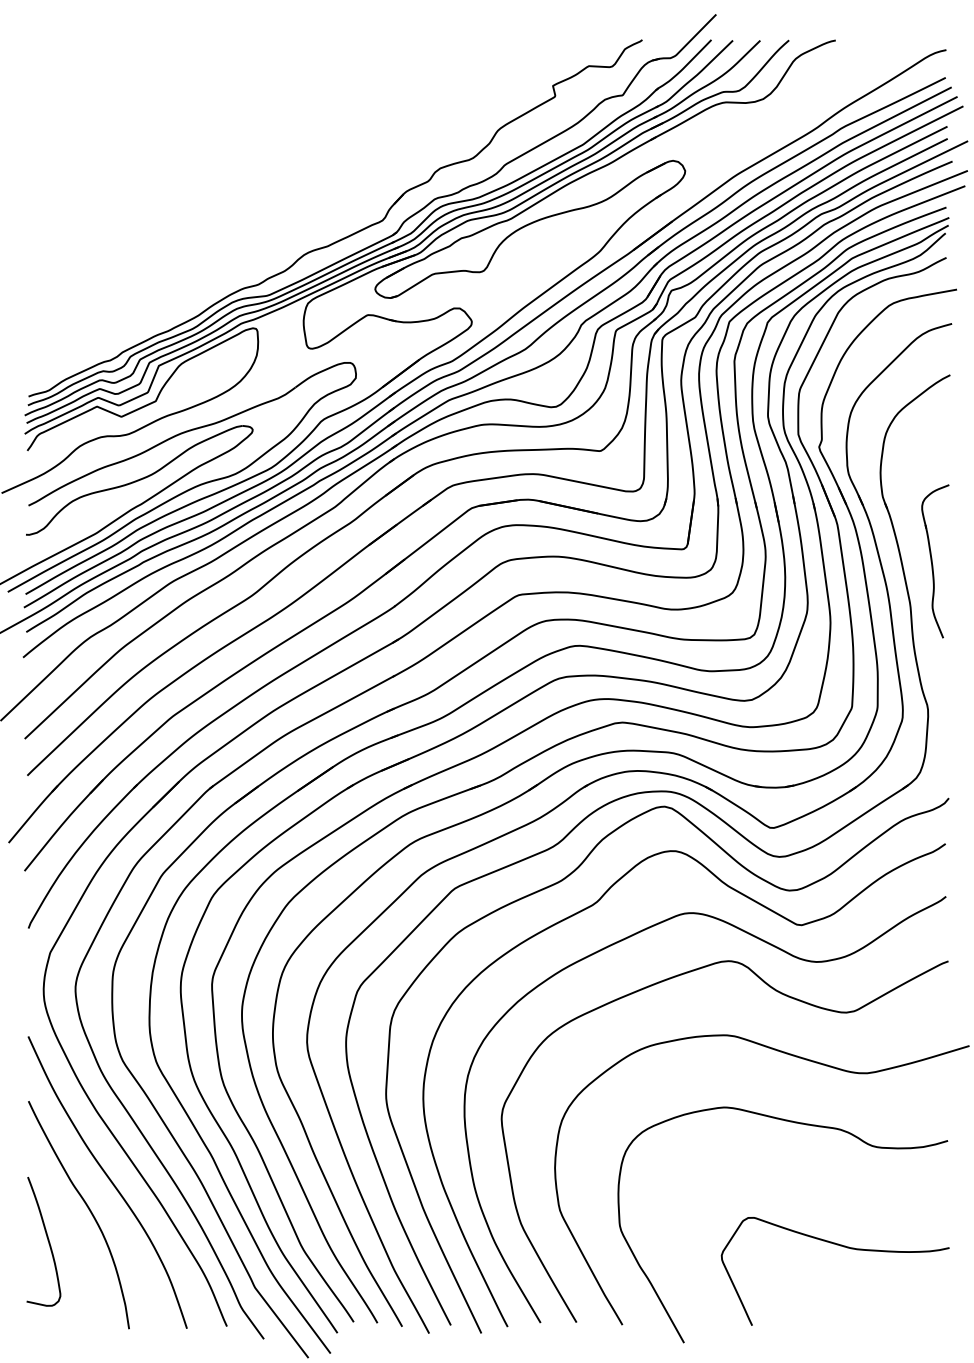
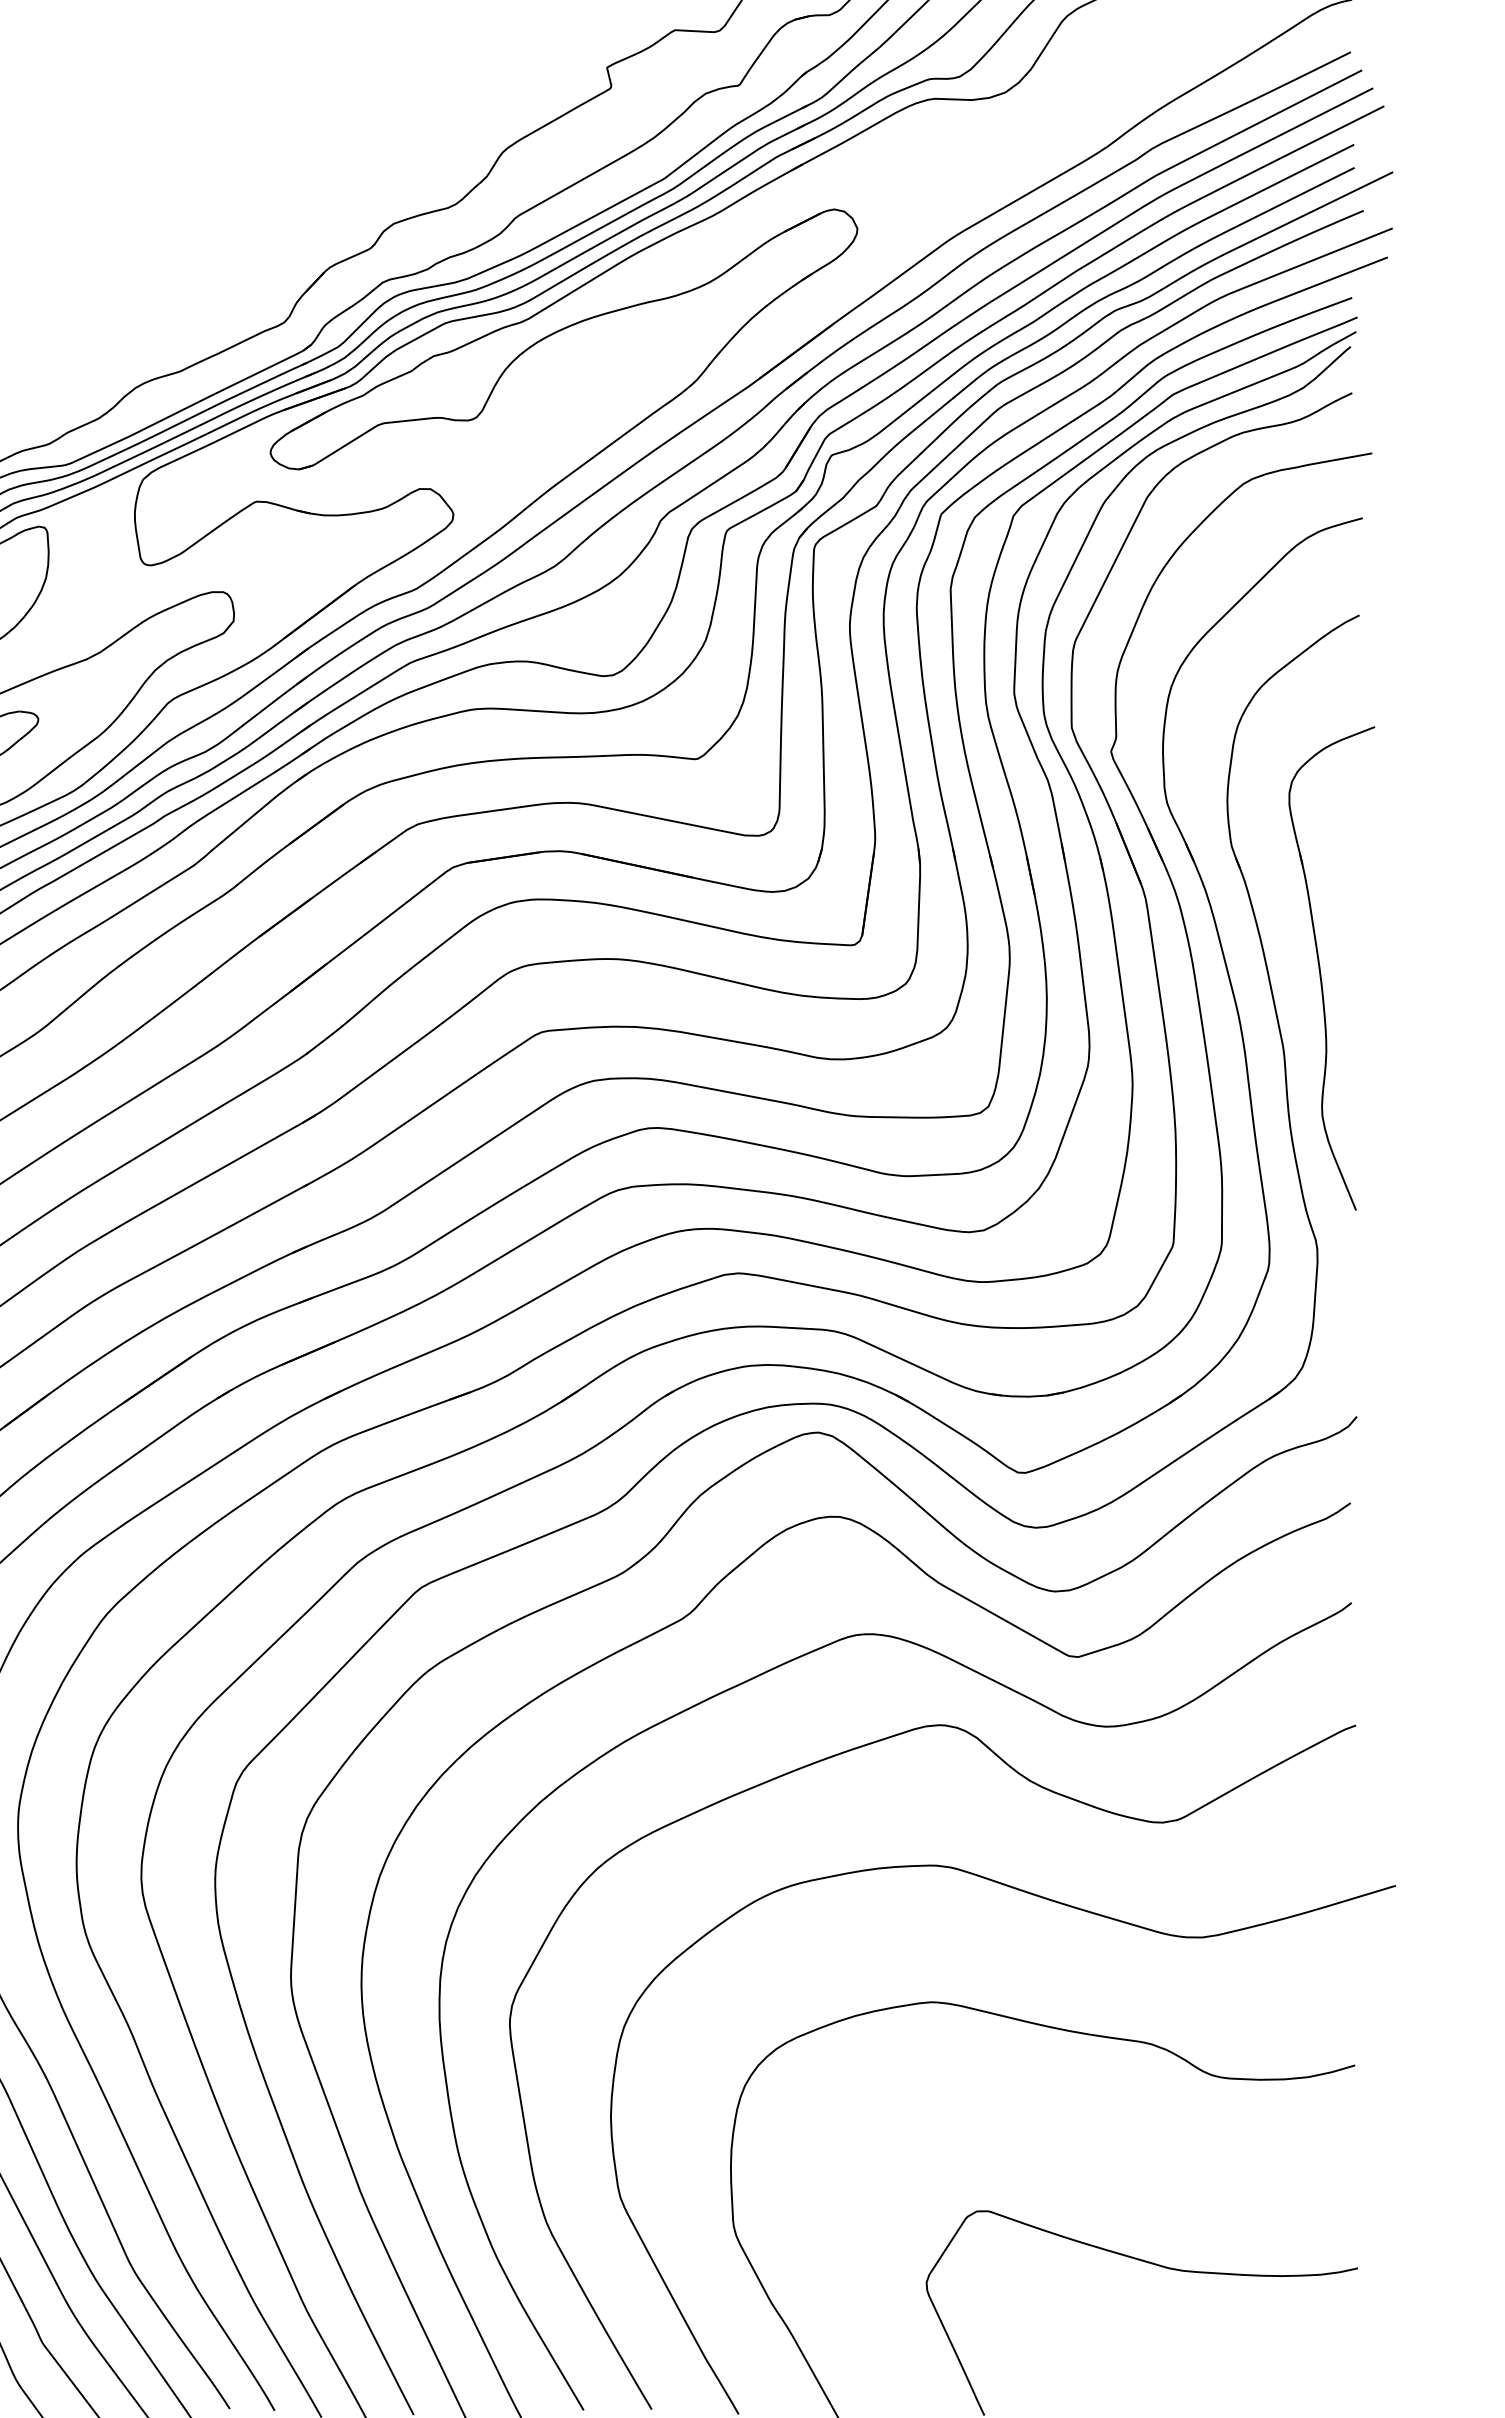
part: (935, 561) -> (1331, 968), size x1.67

